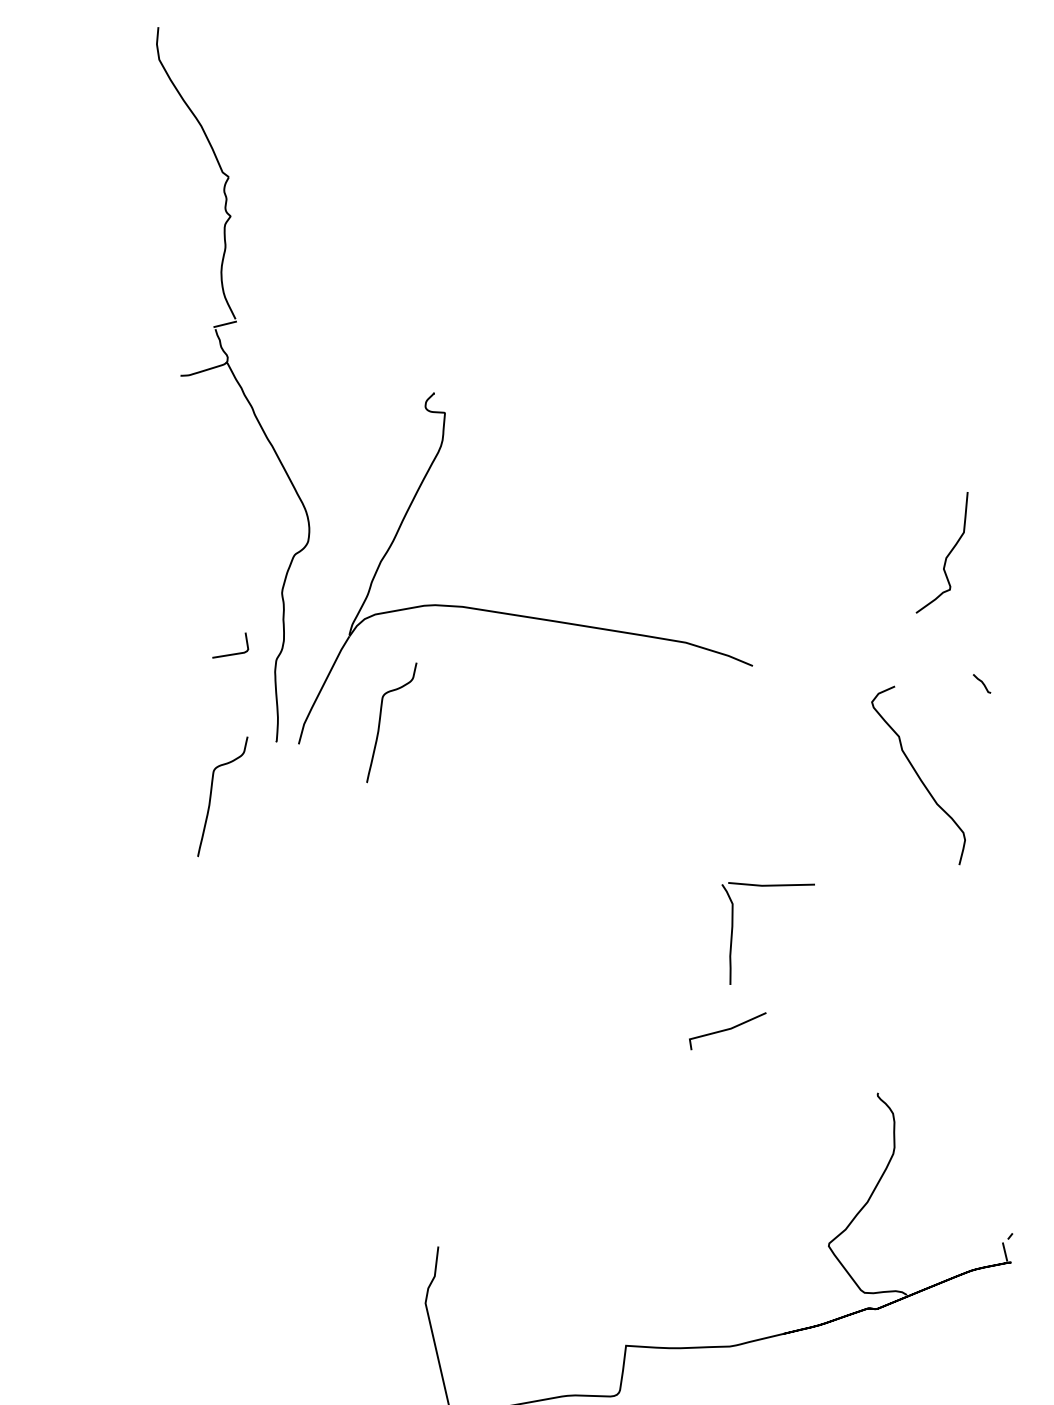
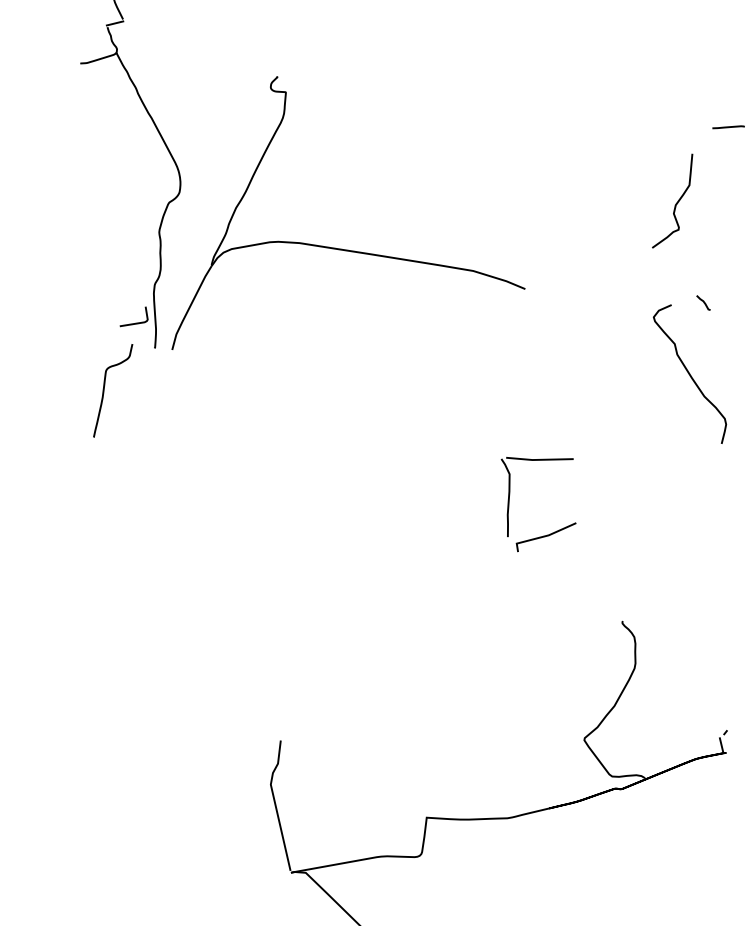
line: (1014, 457) -> (728, 126), added
line: (231, 653) -> (134, 322), moved
curve: (380, 722) -> (235, 333), removed
curve: (918, 775) -> (689, 374), moved
line: (727, 1030) -> (546, 536), moved

